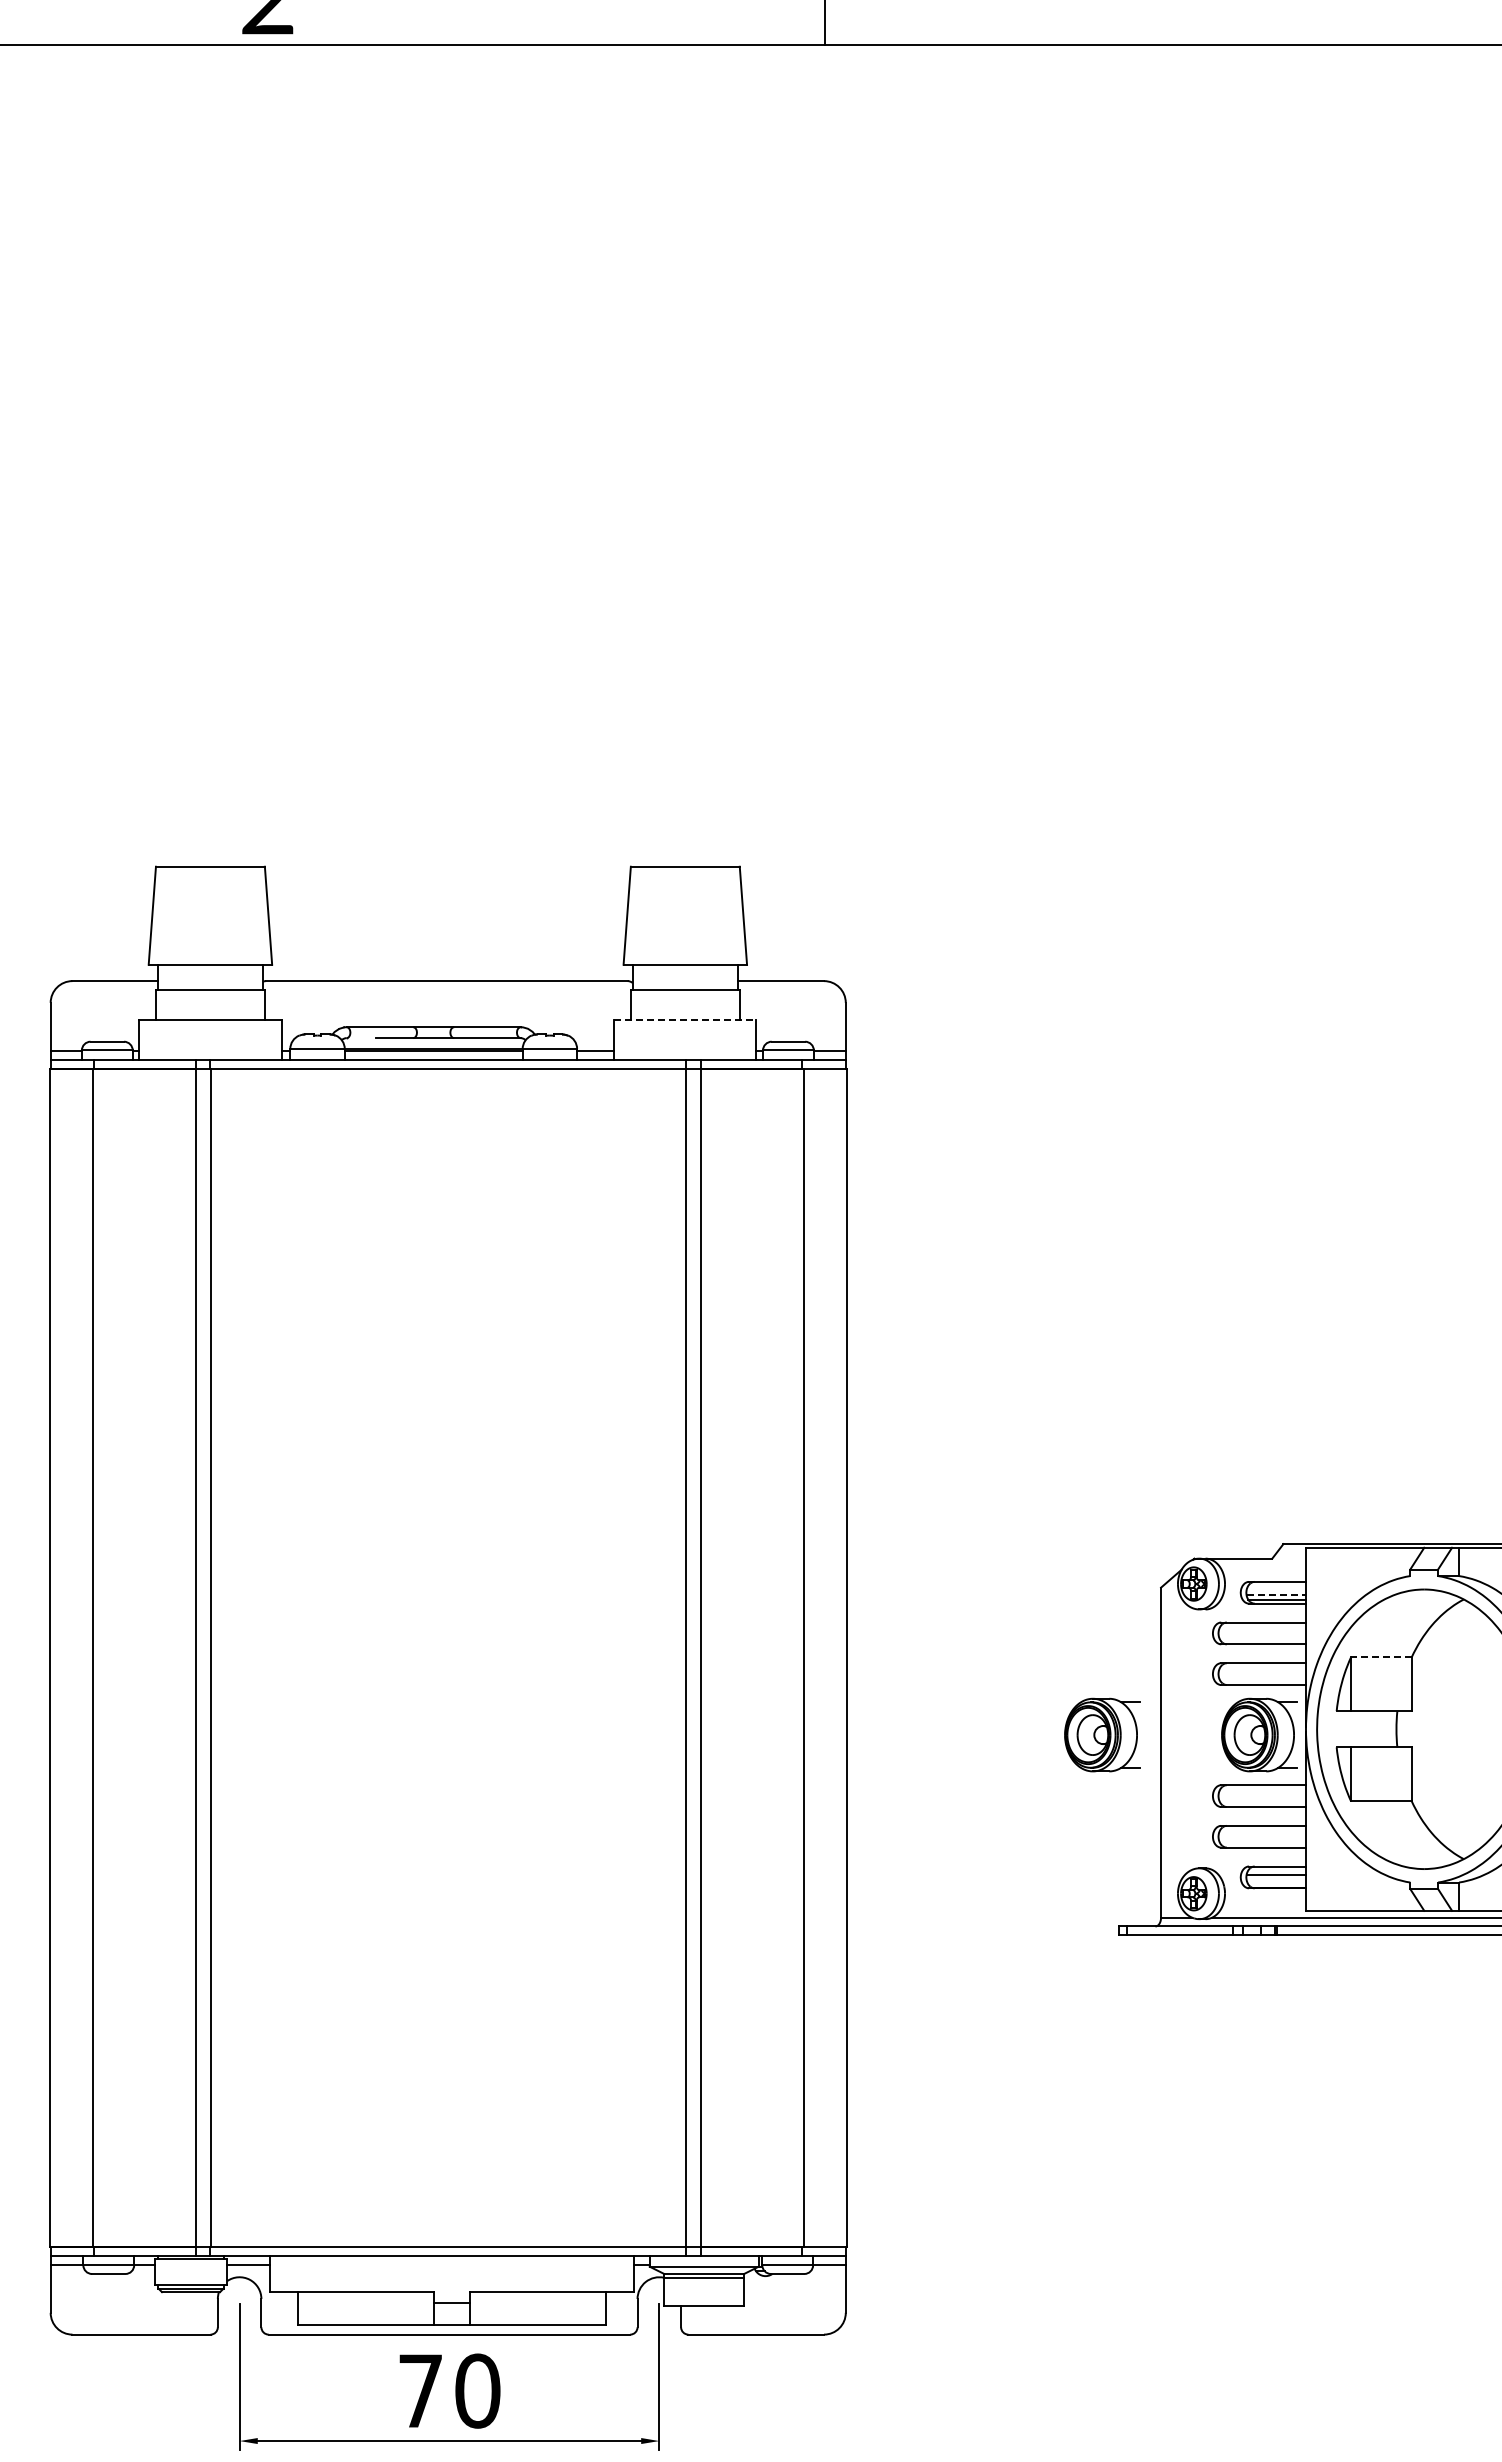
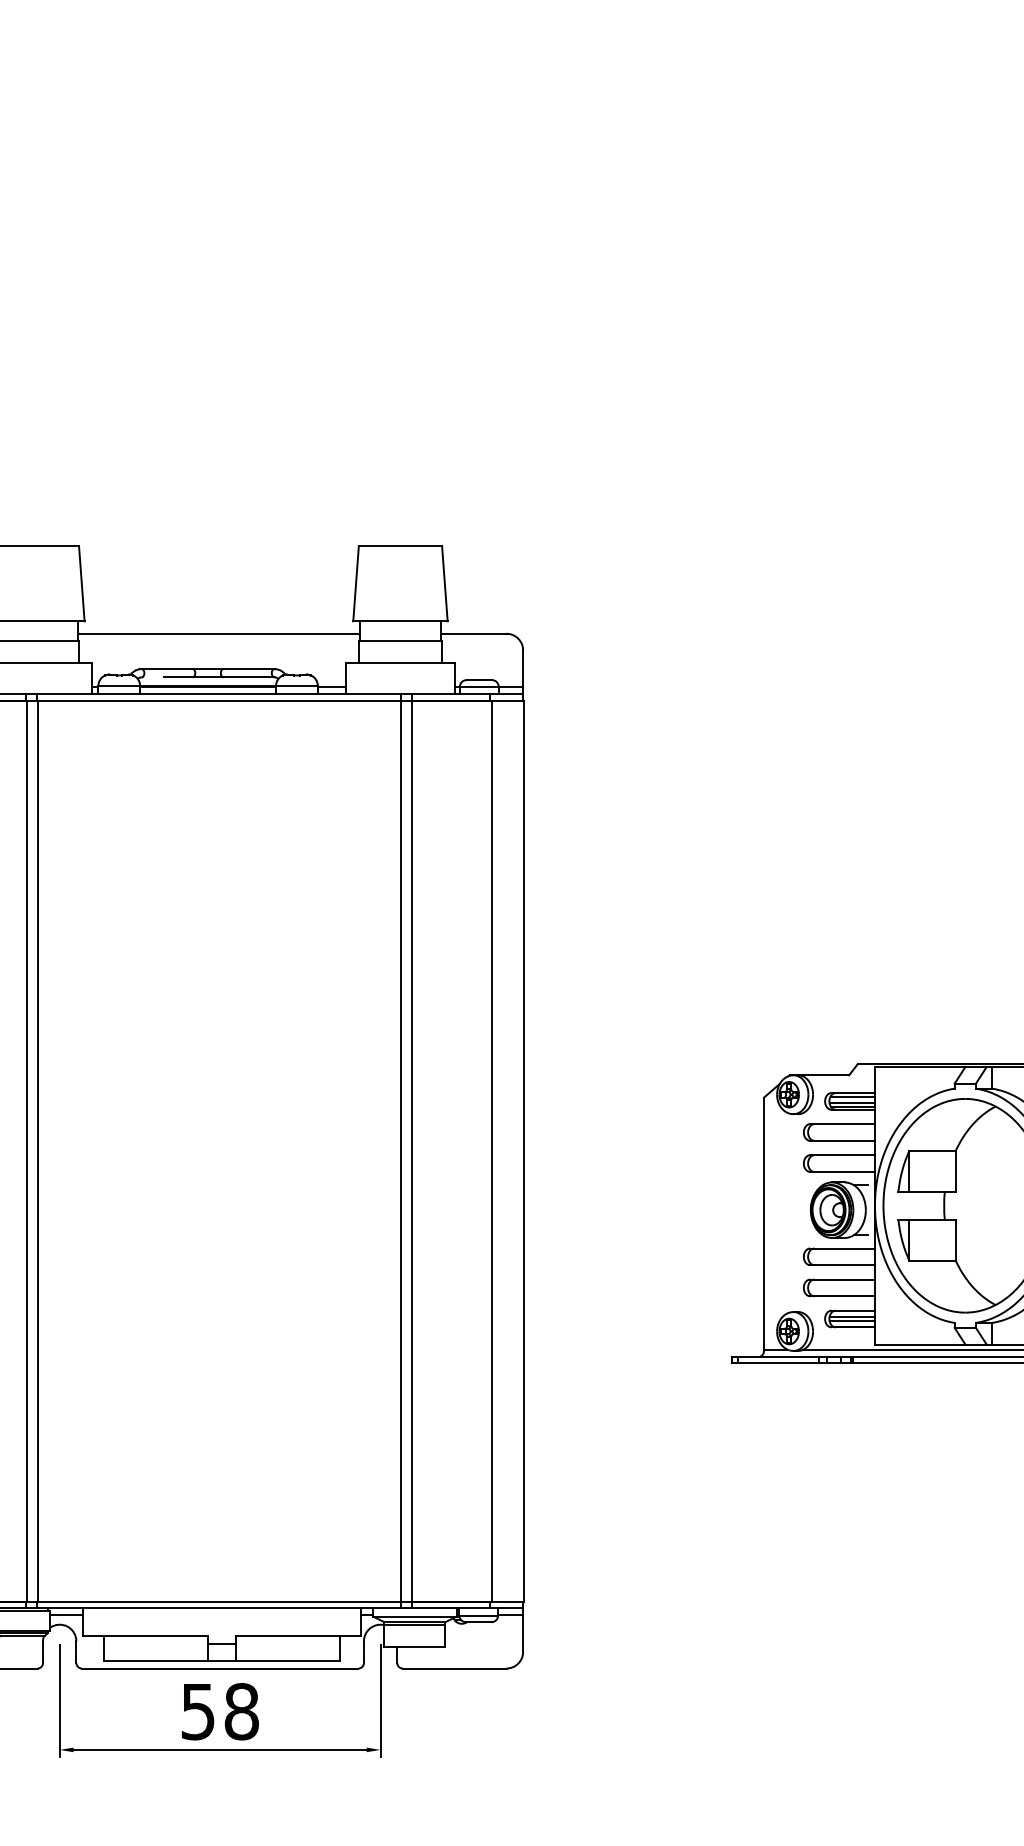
line: (685, 1019) -> (400, 663), dashed -> solid
line: (1276, 1586) -> (852, 1096), added
line: (1276, 1595) -> (852, 1103), dashed -> solid
line: (1380, 1657) -> (931, 1150), dashed -> solid
part: (1102, 1734) -> (719, 1209), removed
line: (1276, 1879) -> (852, 1320), added
text: (449, 2390) -> (220, 1711), 70 -> 58

